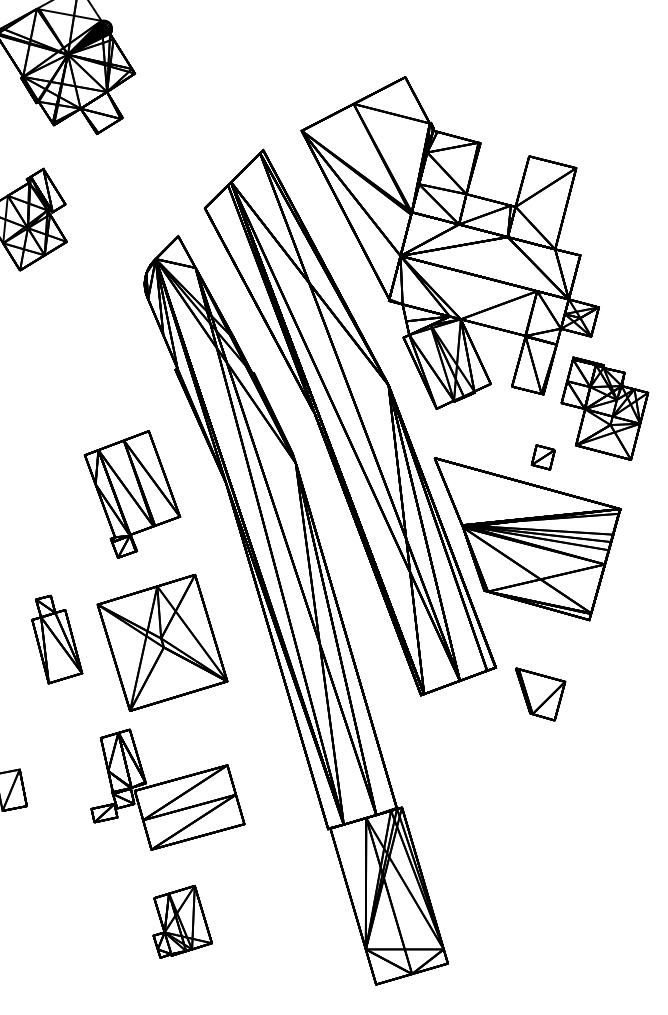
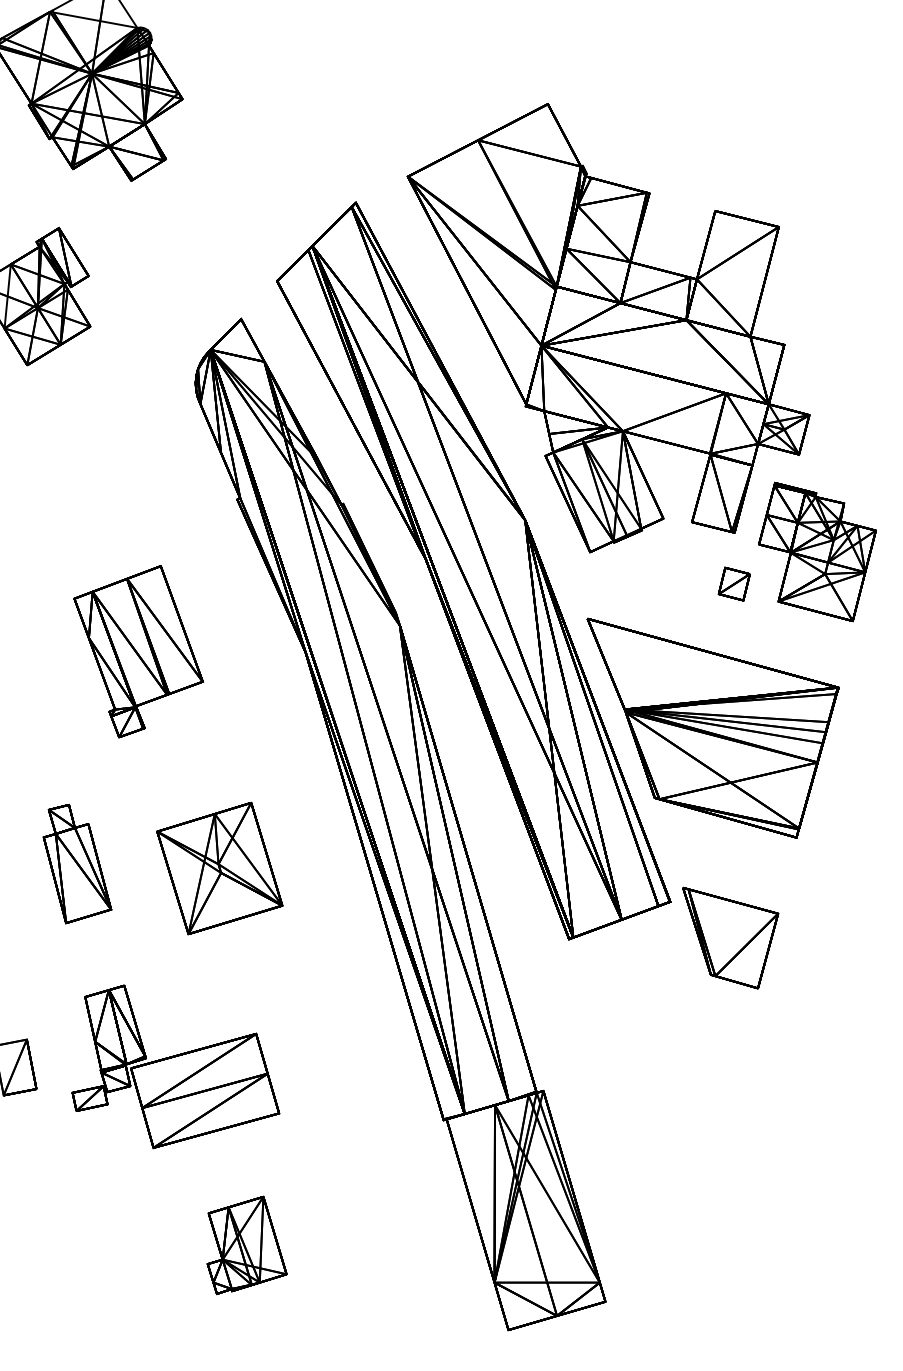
part: (542, 457) -> (733, 584), moved
part: (132, 494) -> (138, 651), moved
part: (162, 642) -> (219, 867), size x0.71
part: (540, 694) -> (730, 938), size x1.43
part: (167, 789) -> (175, 1066), moved

